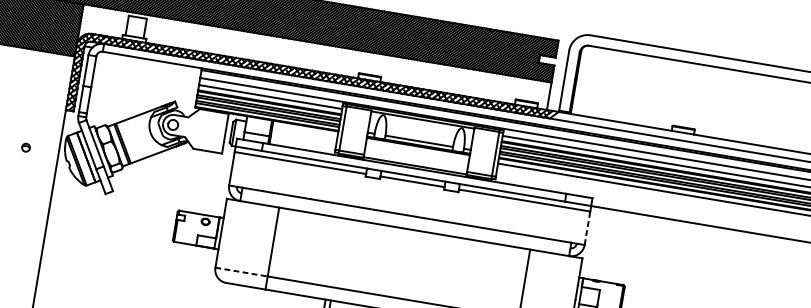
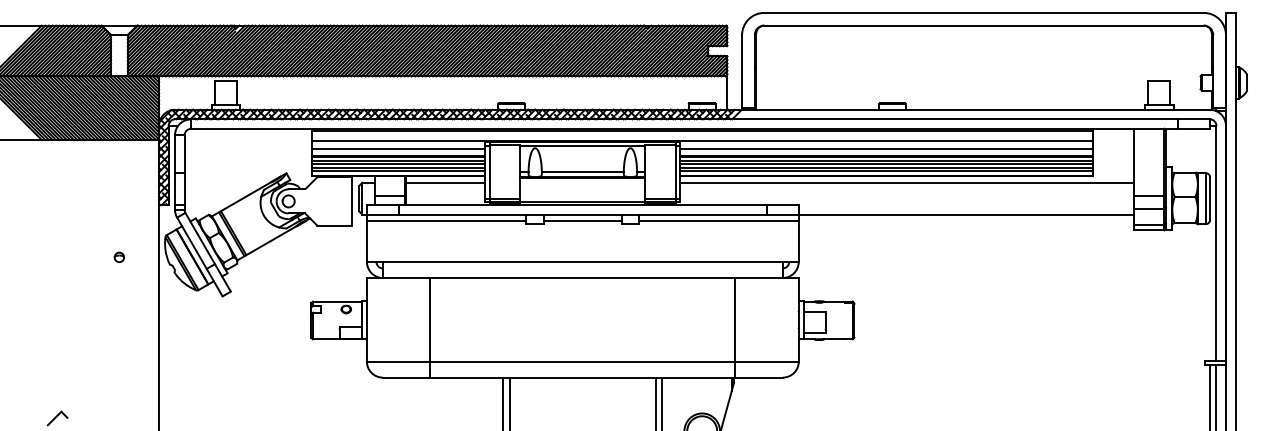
line: (304, 131) -> (445, 182), added
line: (587, 228) -> (798, 241), dashed -> solid
line: (241, 271) -> (398, 361), dashed -> solid

